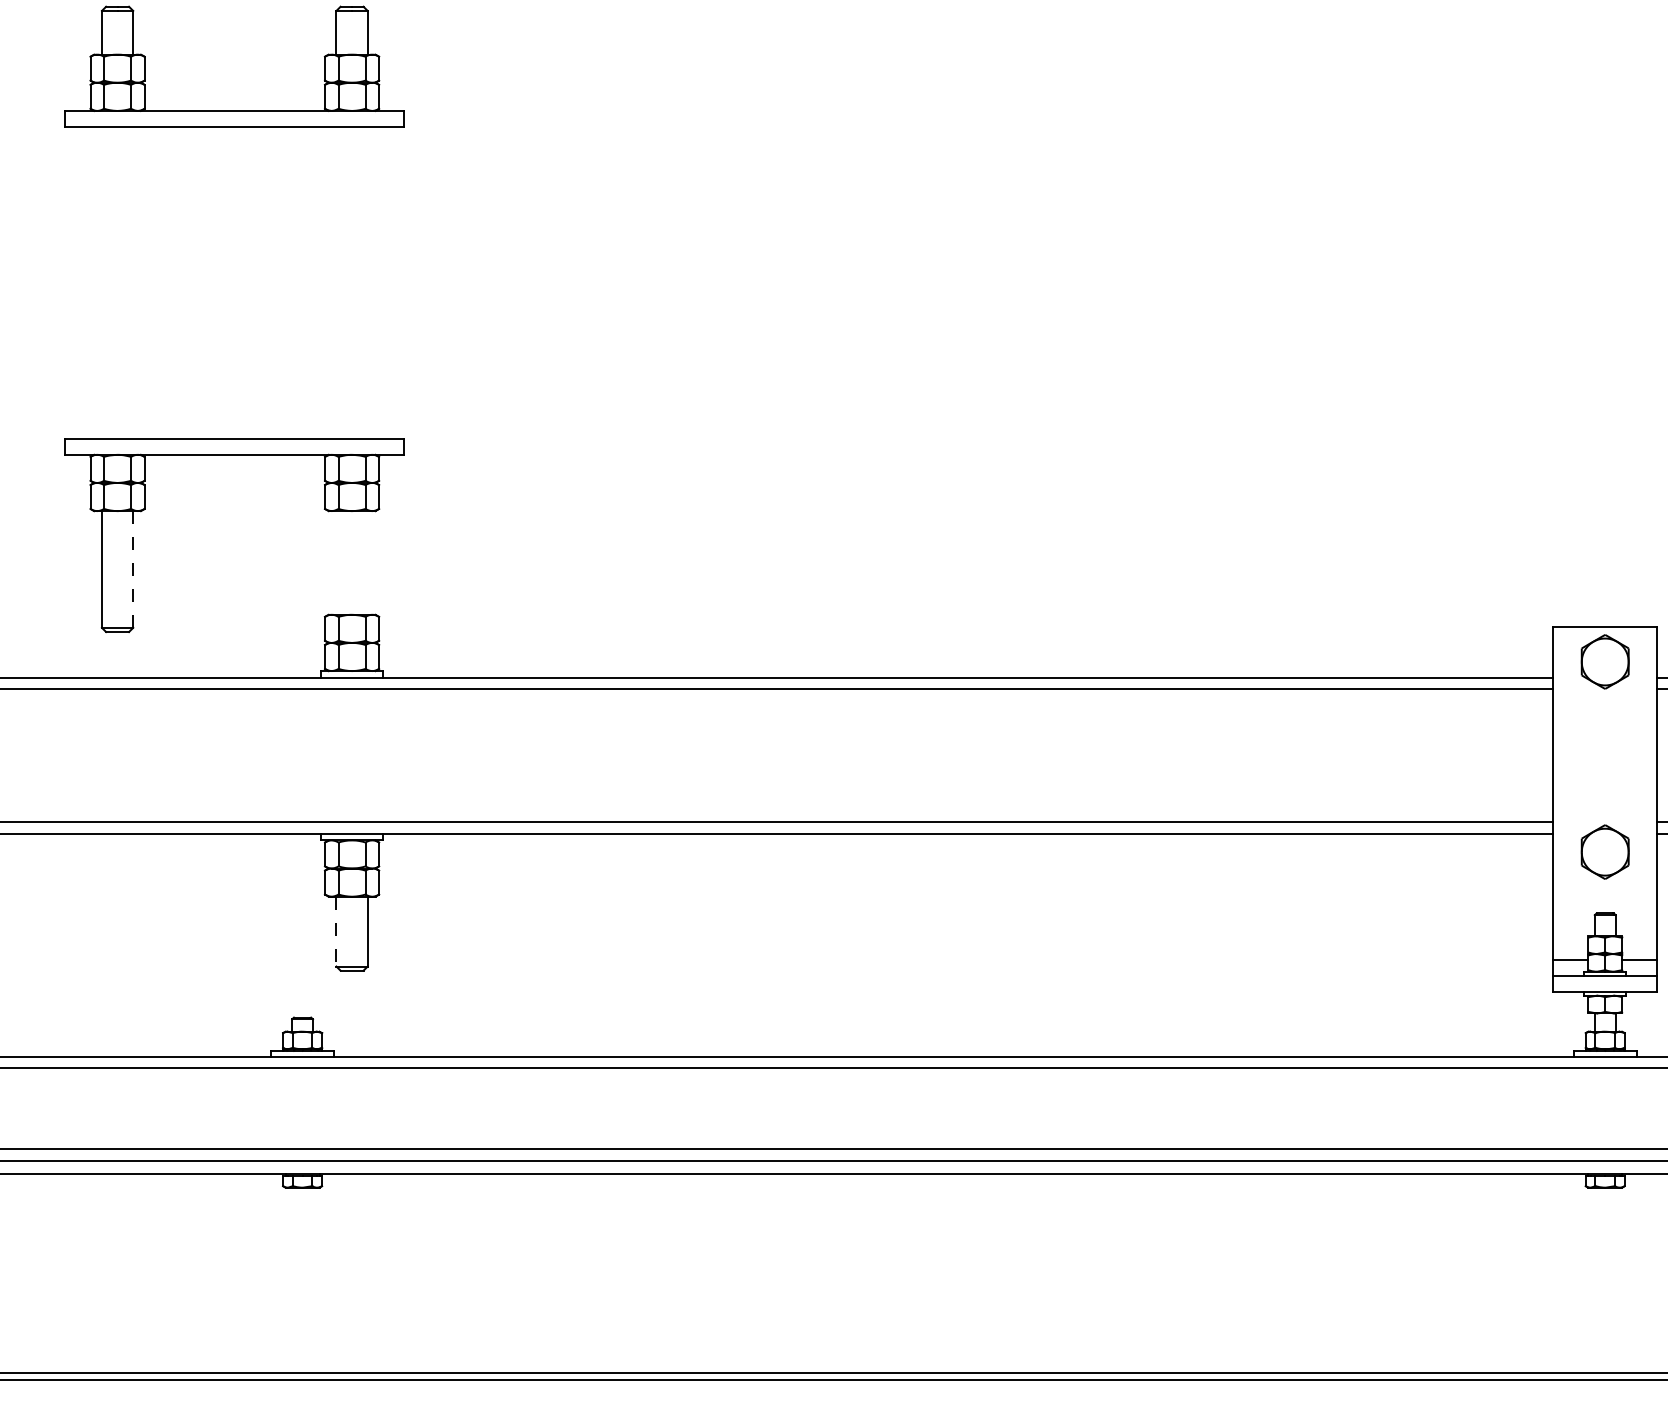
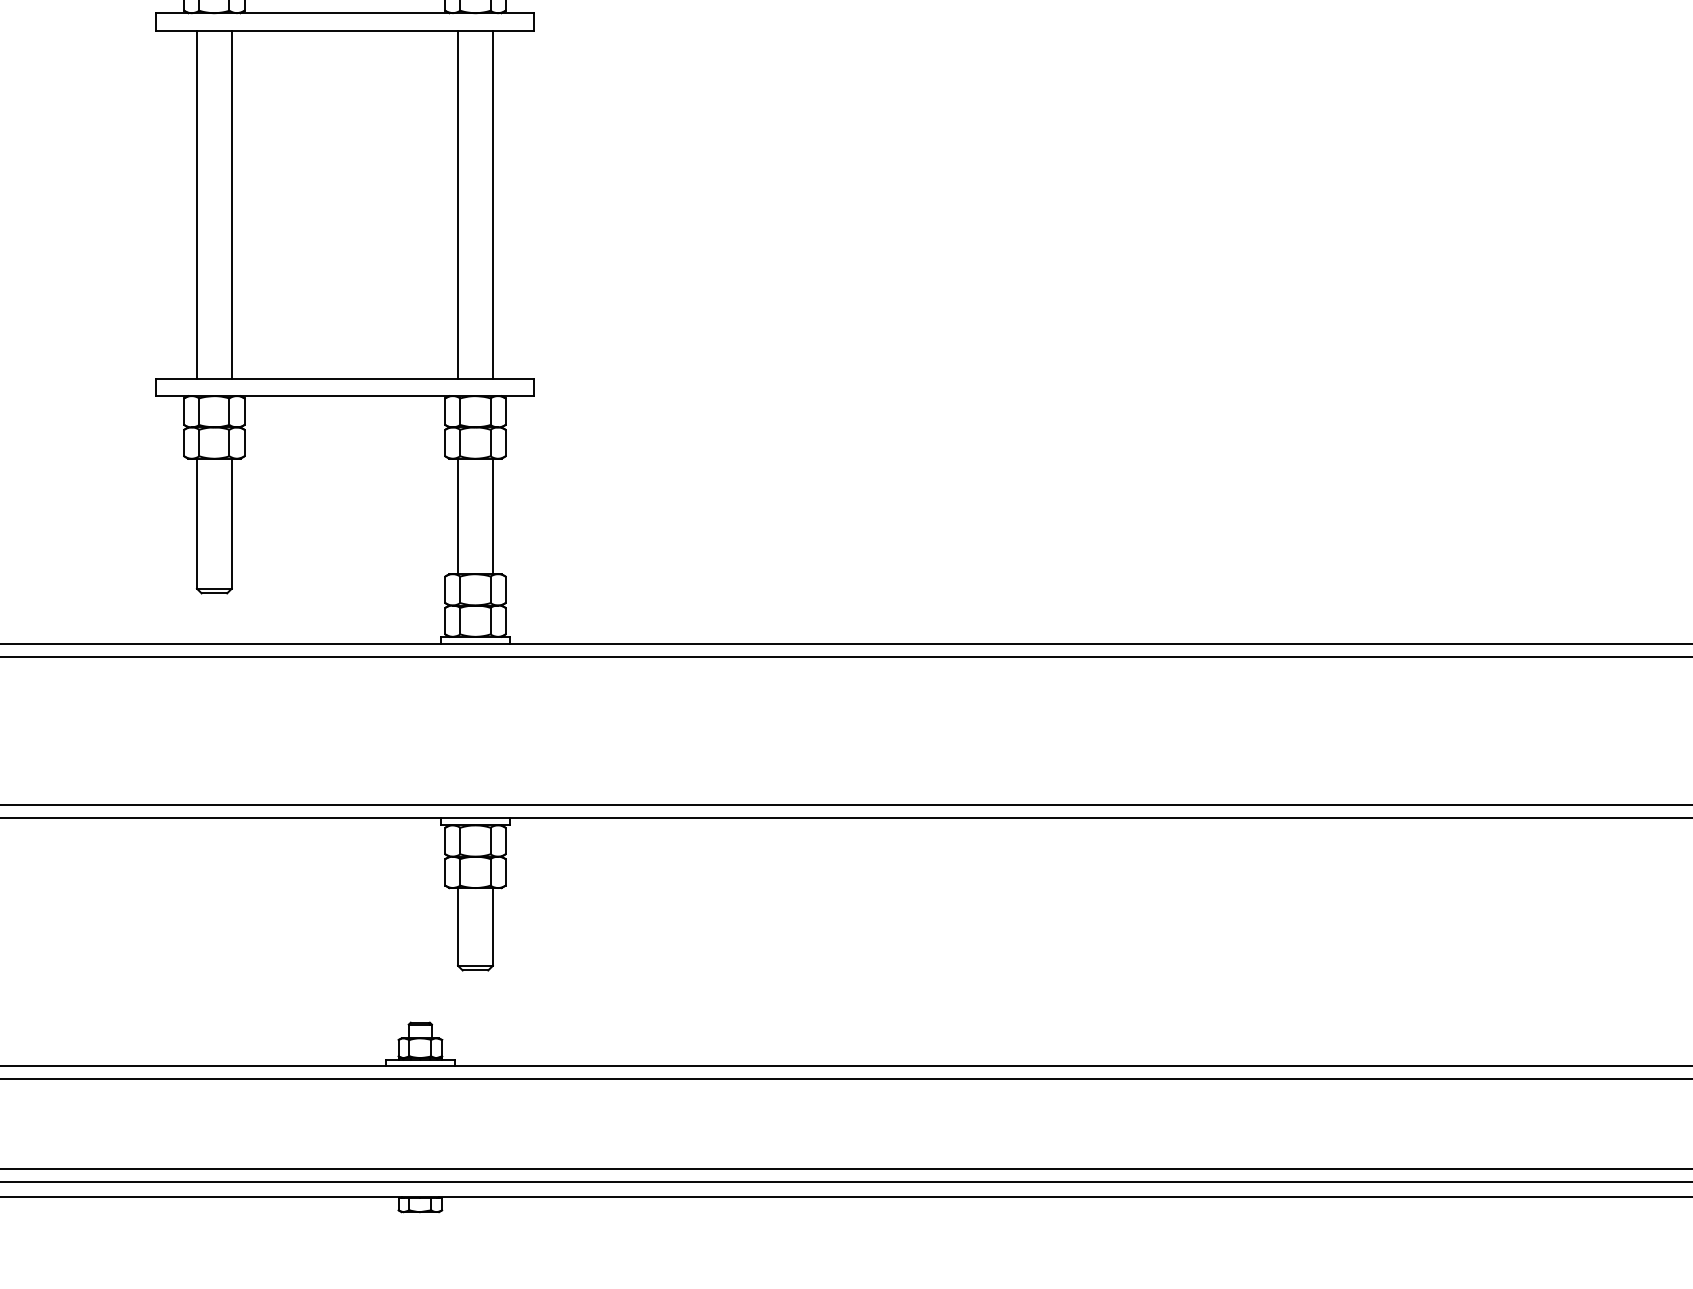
line: (101, 282) -> (196, 204), added
line: (133, 282) -> (232, 204), added
line: (336, 282) -> (458, 204), added
line: (367, 282) -> (492, 204), added
line: (336, 562) -> (458, 515), added
line: (367, 562) -> (492, 515), added
line: (133, 569) -> (232, 523), dashed -> solid
line: (336, 931) -> (458, 926), dashed -> solid

